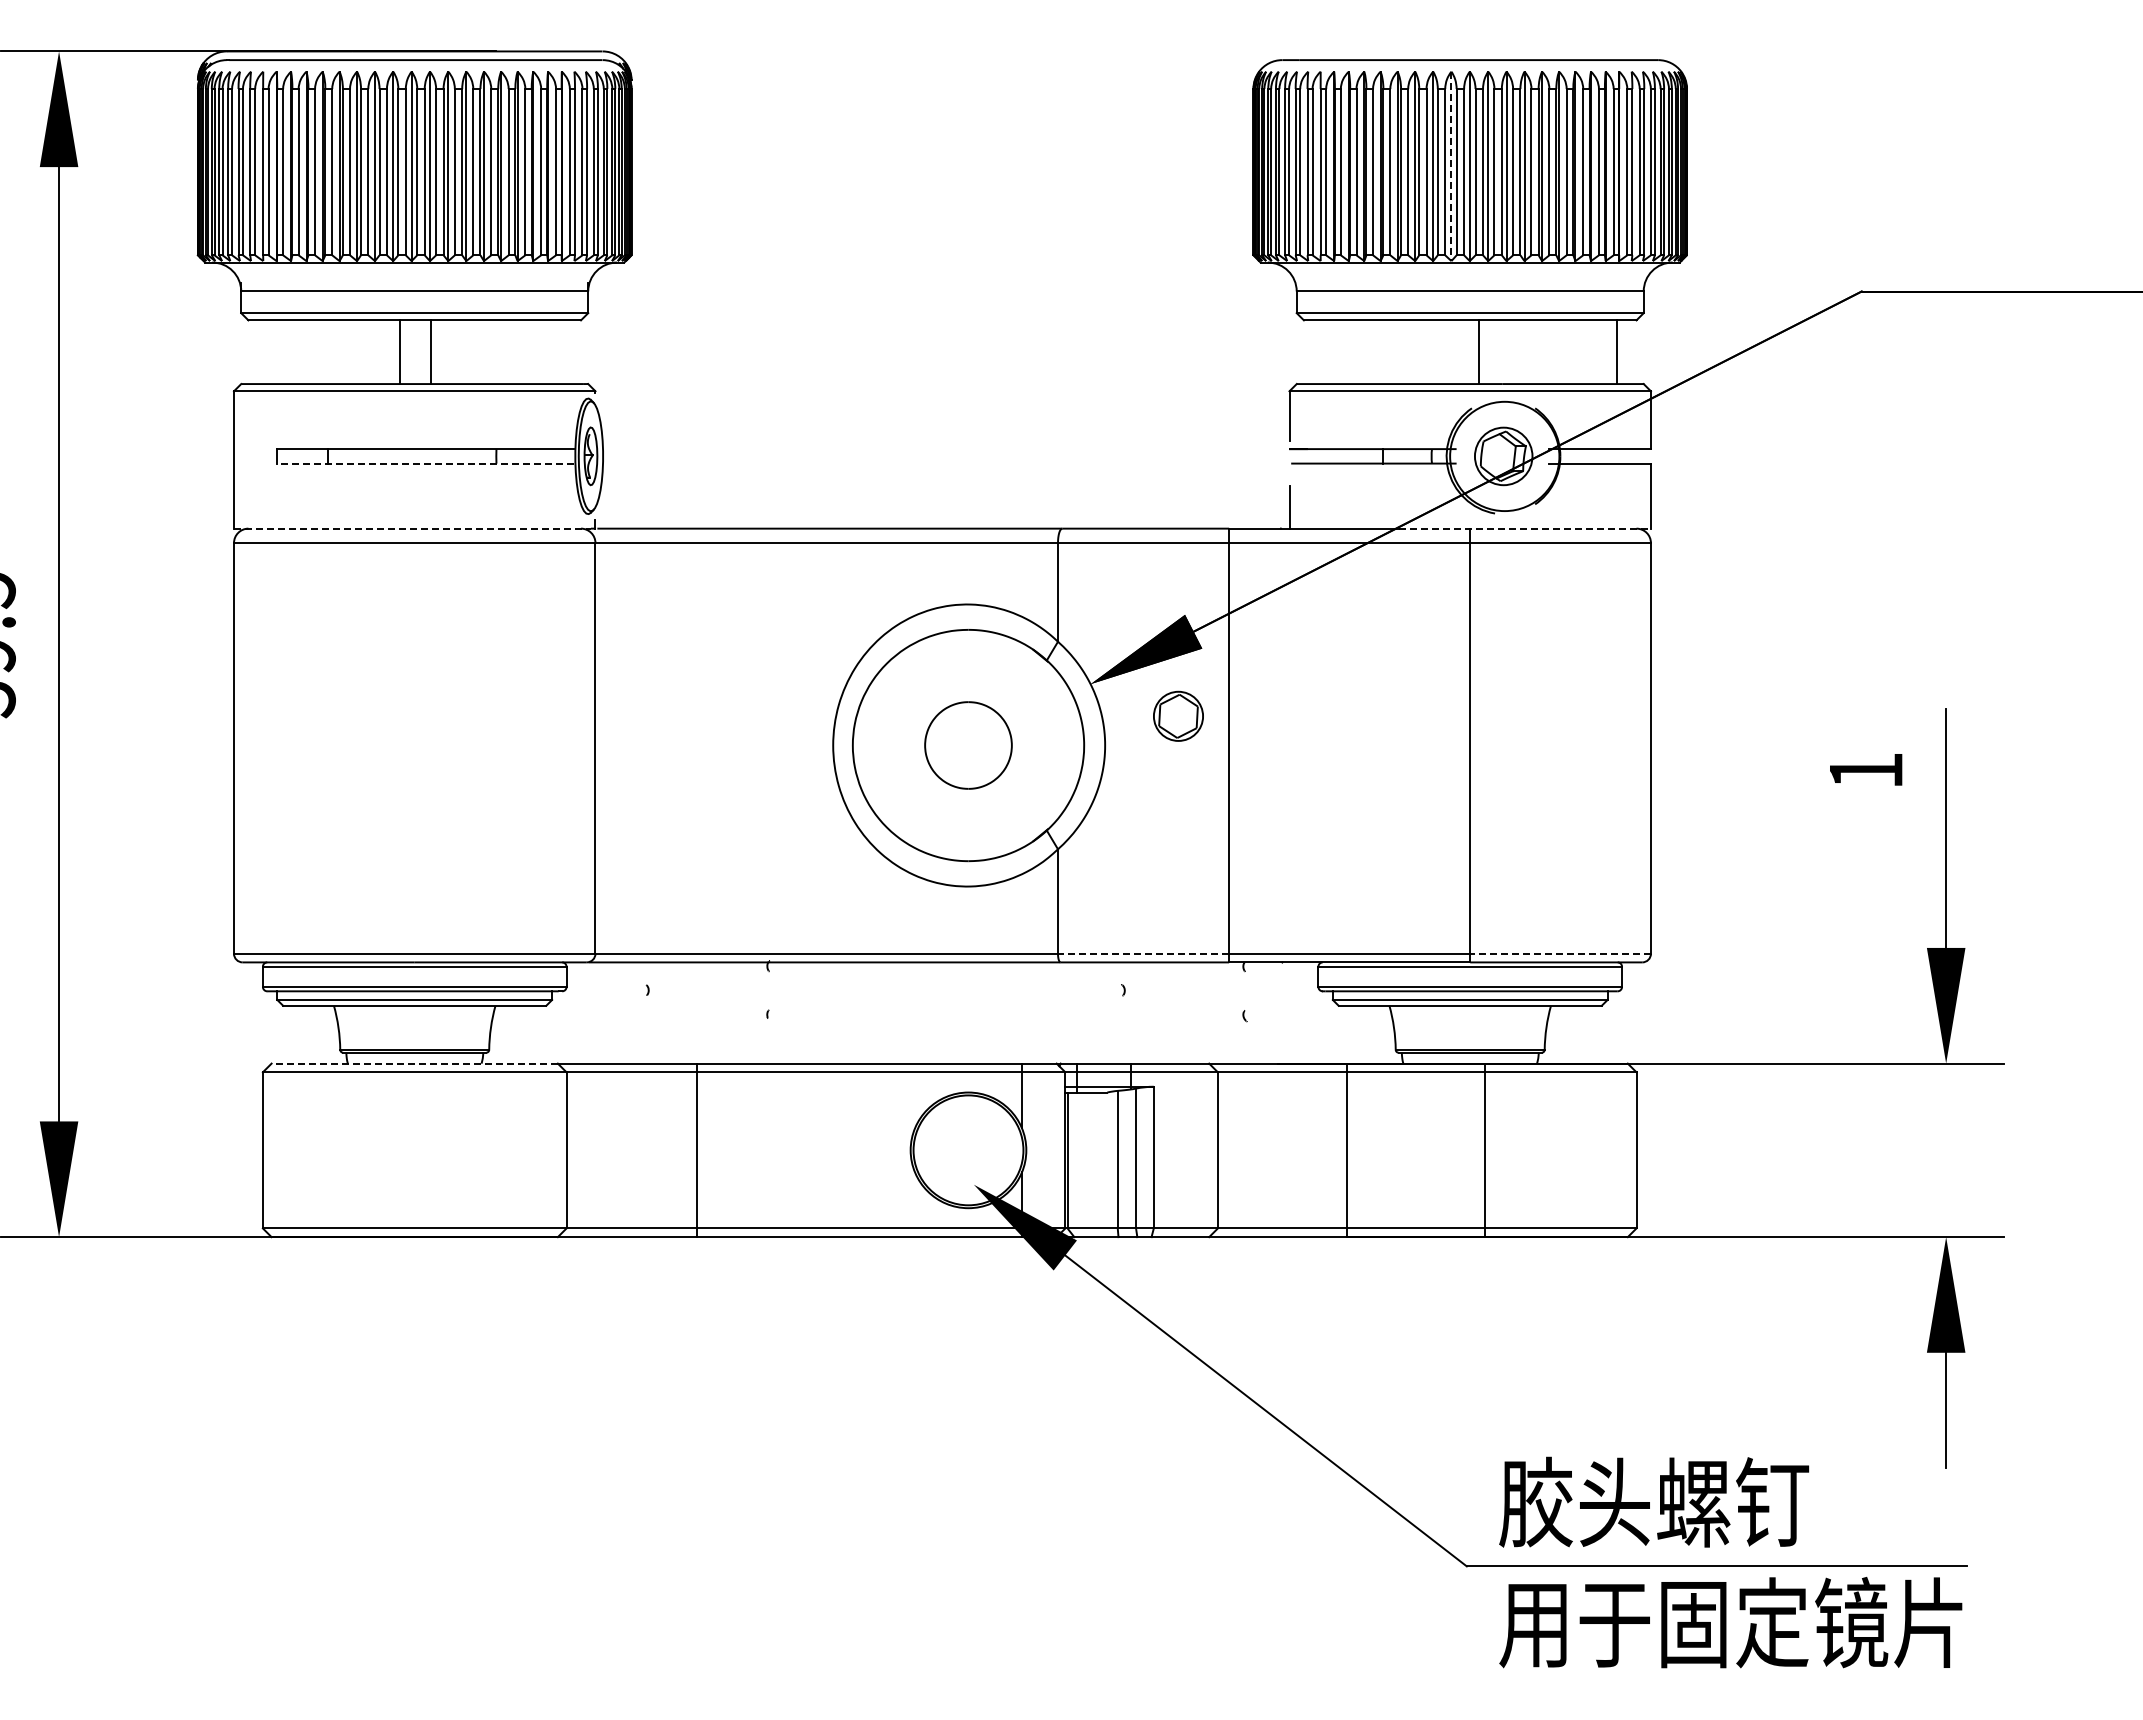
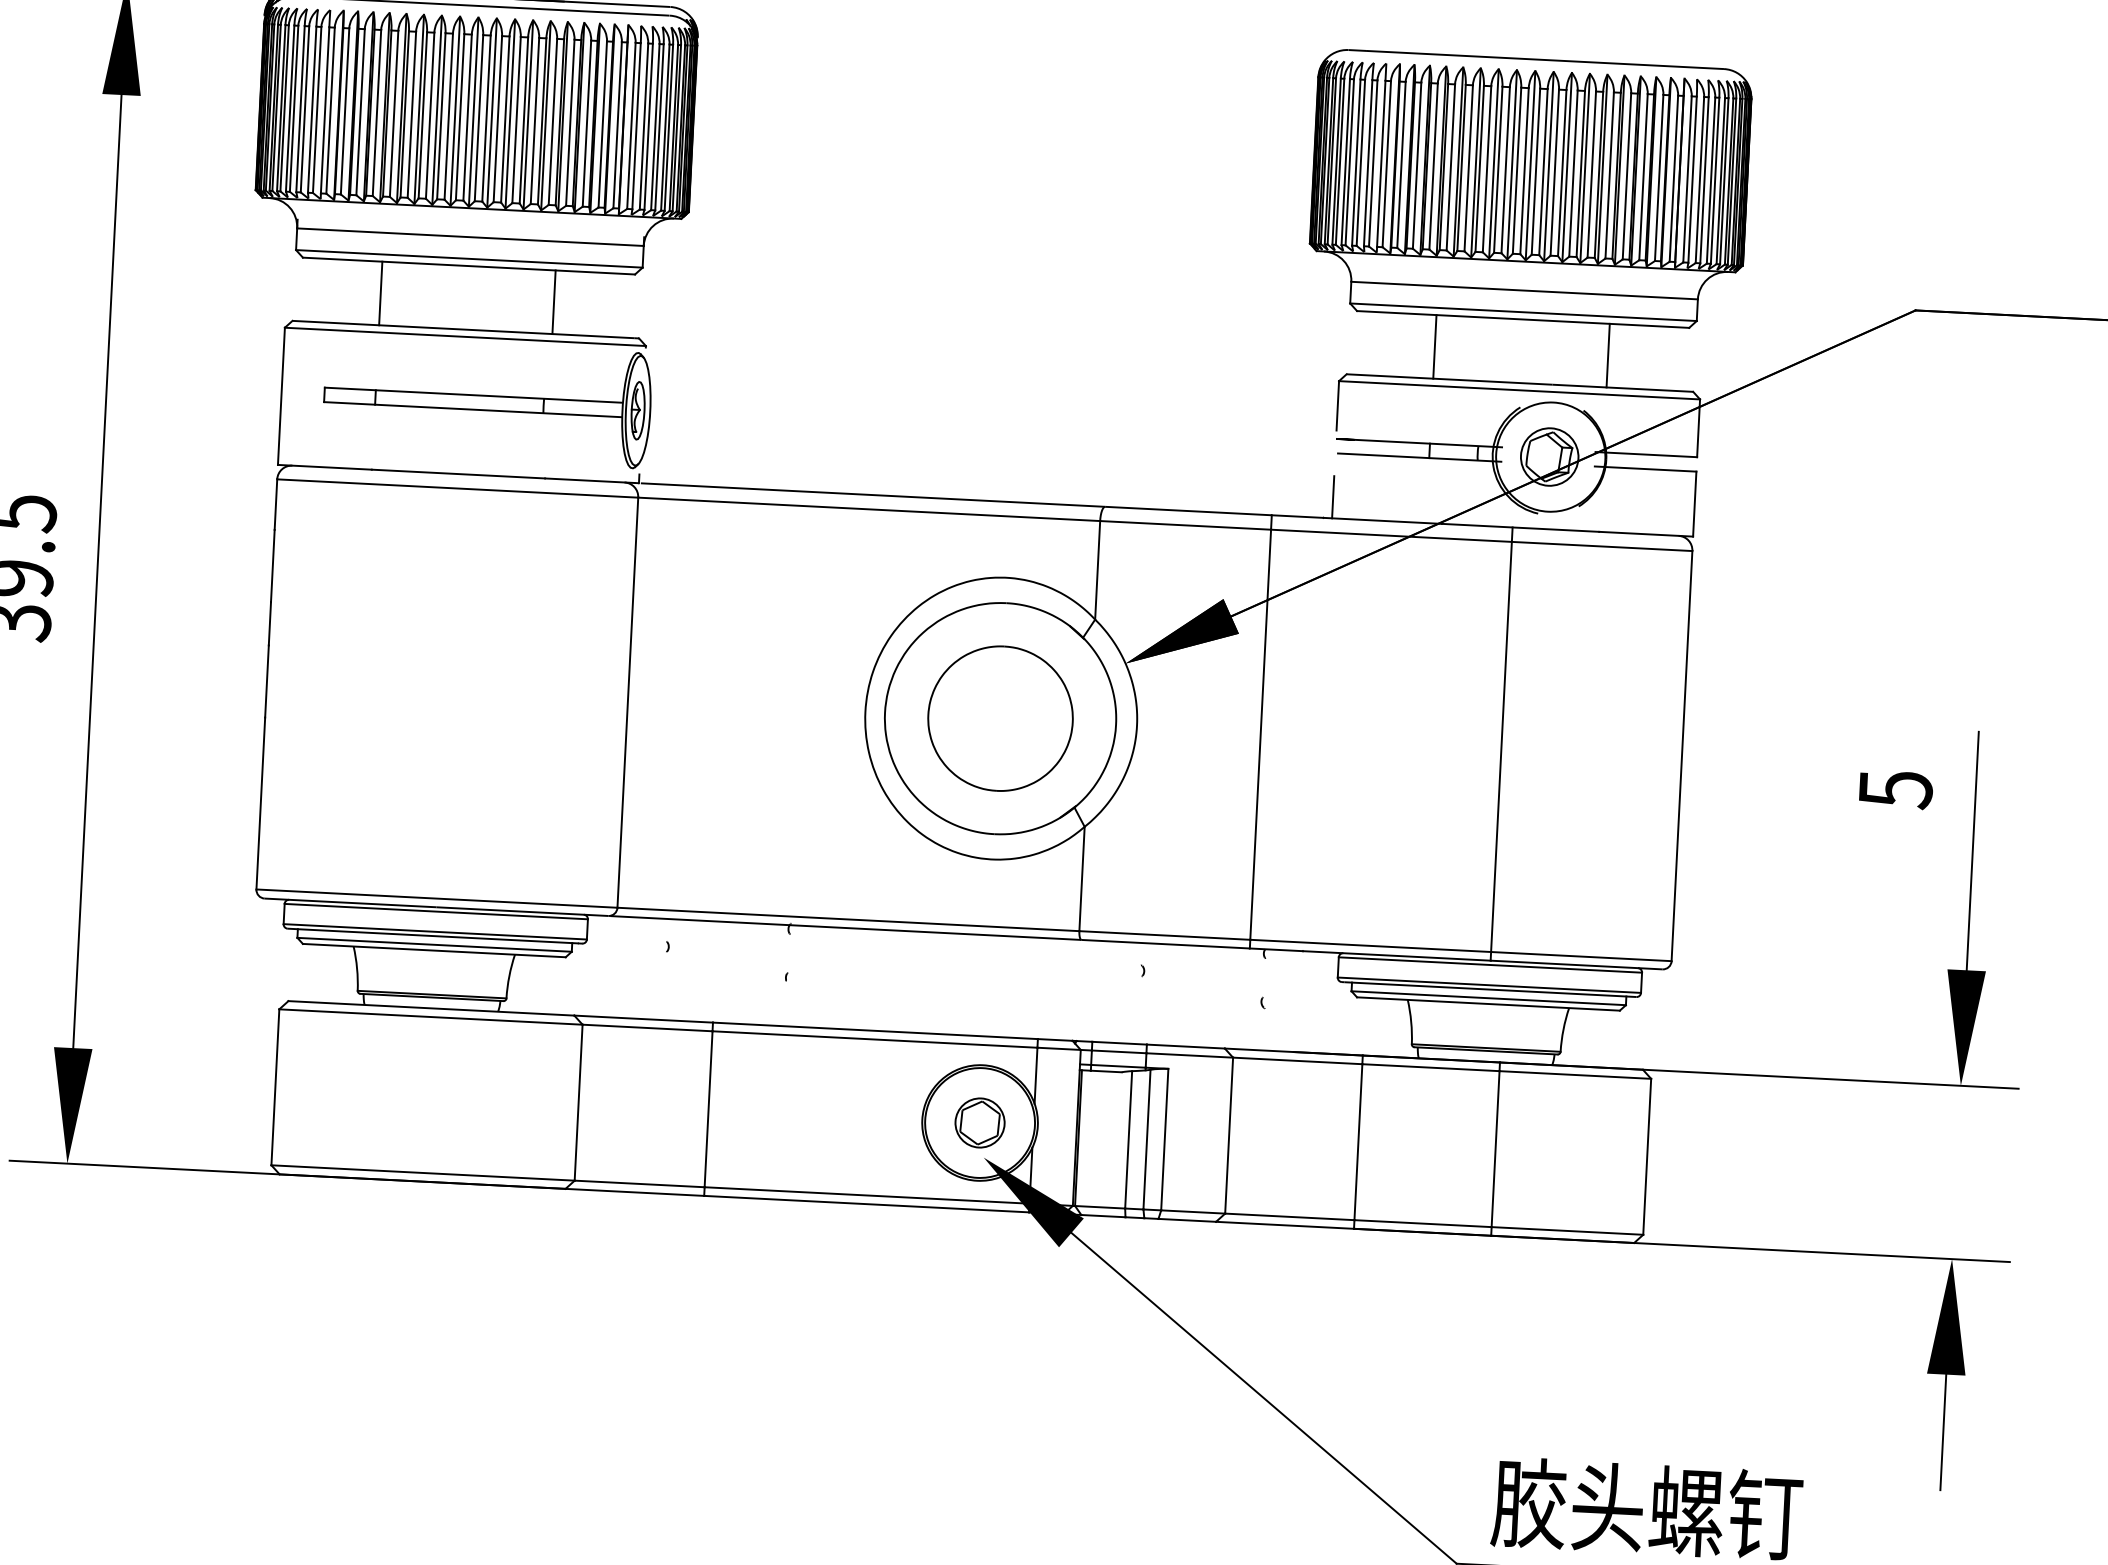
line: (1451, 166) -> (1512, 164), dashed -> solid
line: (399, 352) -> (380, 293), moved
line: (431, 352) -> (554, 302), moved
line: (1479, 352) -> (1434, 347), moved
line: (1616, 352) -> (1607, 355), moved
line: (425, 463) -> (472, 409), dashed -> solid
line: (412, 528) -> (456, 473), dashed -> solid
line: (1525, 528) -> (1567, 530), dashed -> solid
part: (1178, 715) -> (980, 1122), moved
part: (968, 745) -> (1000, 718), size x1.67
text: (1866, 771) -> (1896, 790), 1 -> 5
line: (1143, 953) -> (1164, 935), dashed -> solid
line: (1560, 953) -> (1581, 956), dashed -> solid
line: (414, 1063) -> (431, 1008), dashed -> solid

